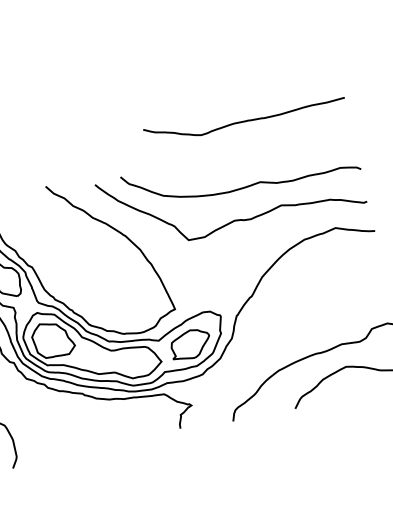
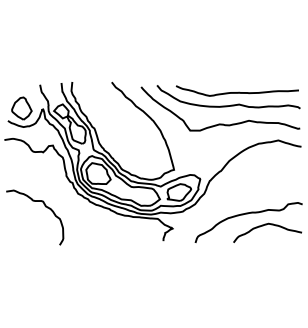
curve: (243, 121) -> (236, 92), moved

